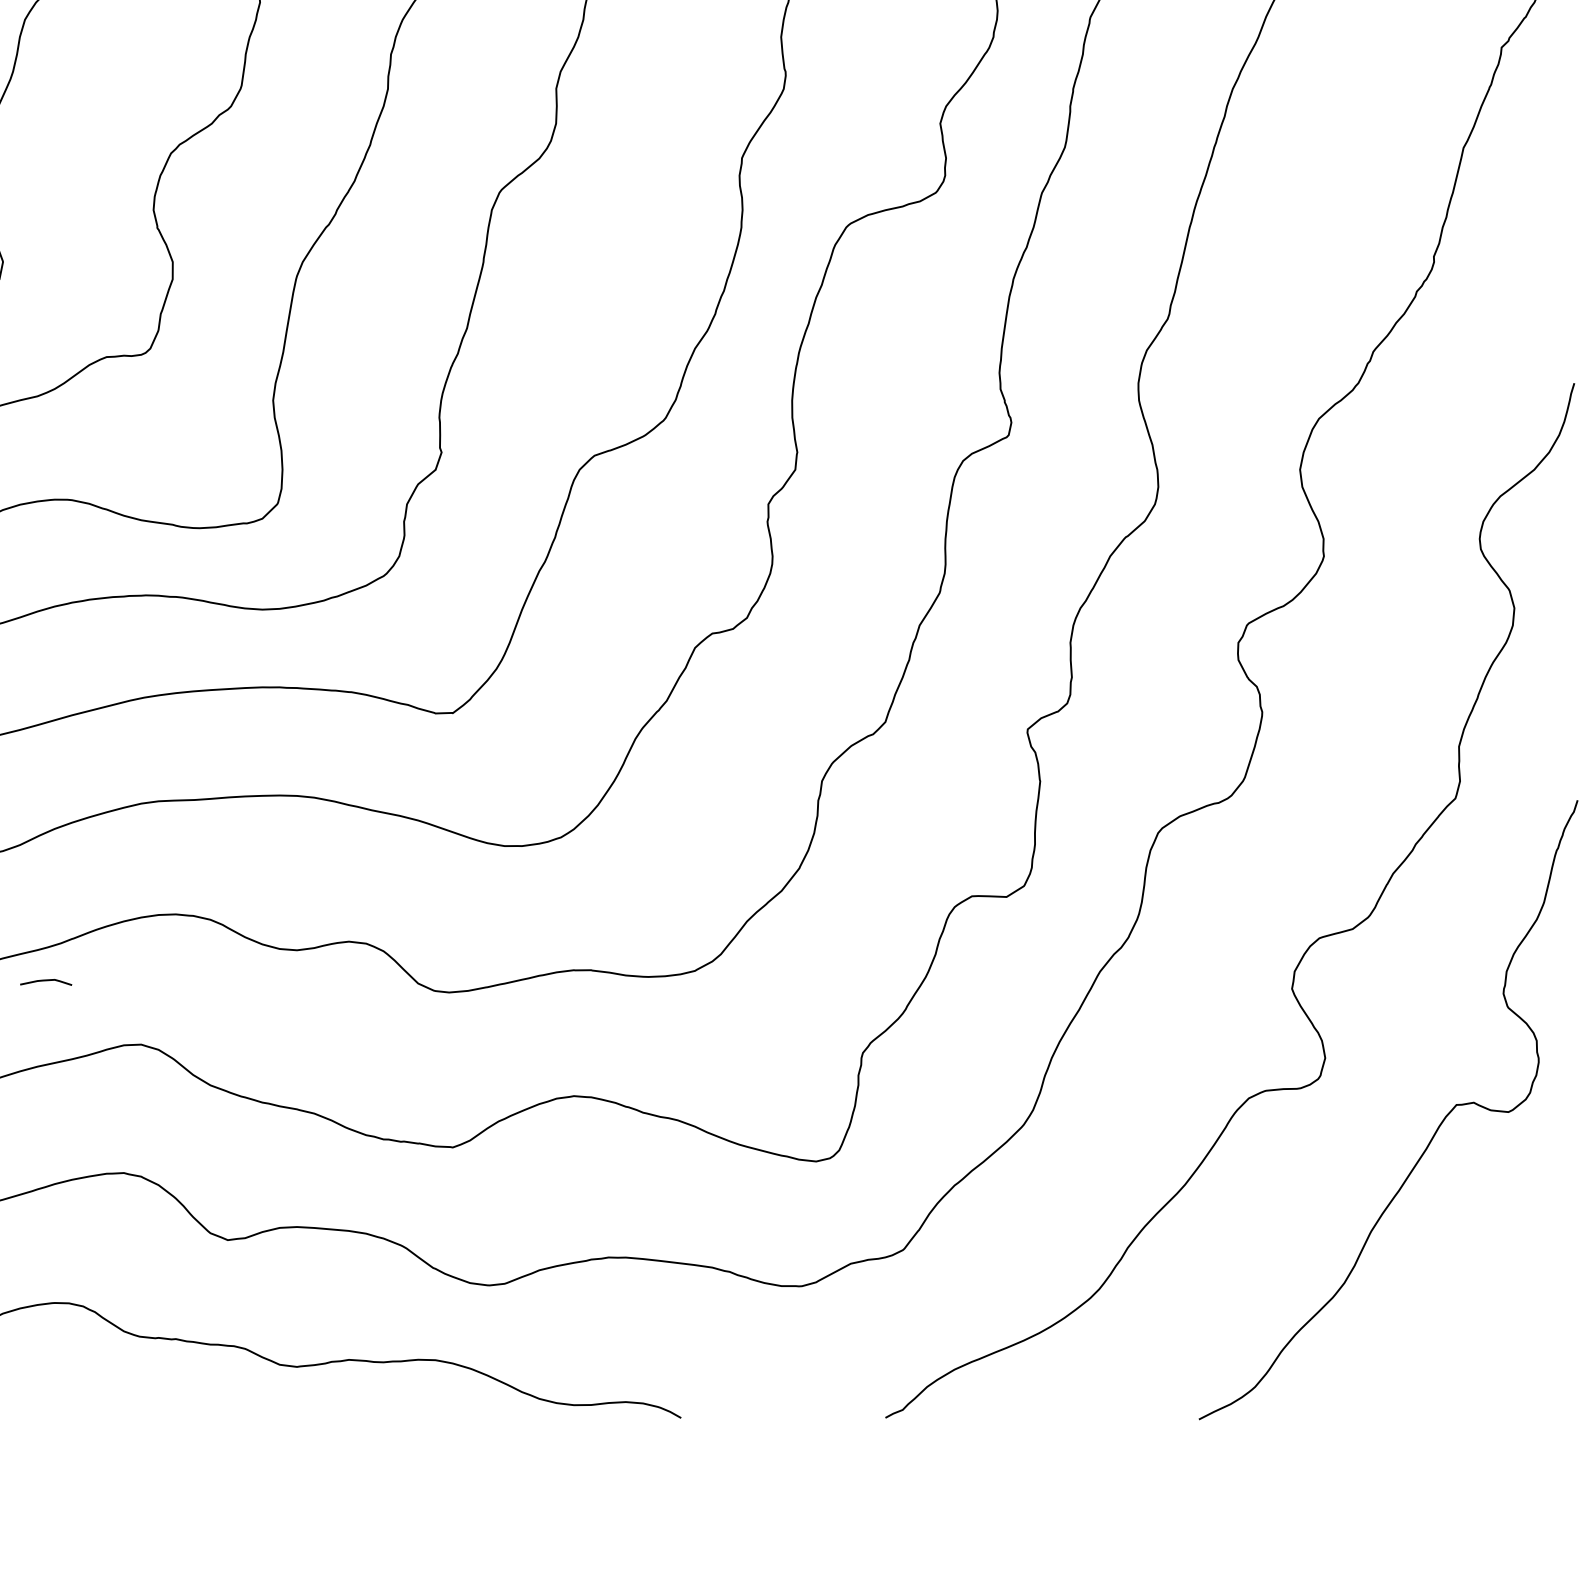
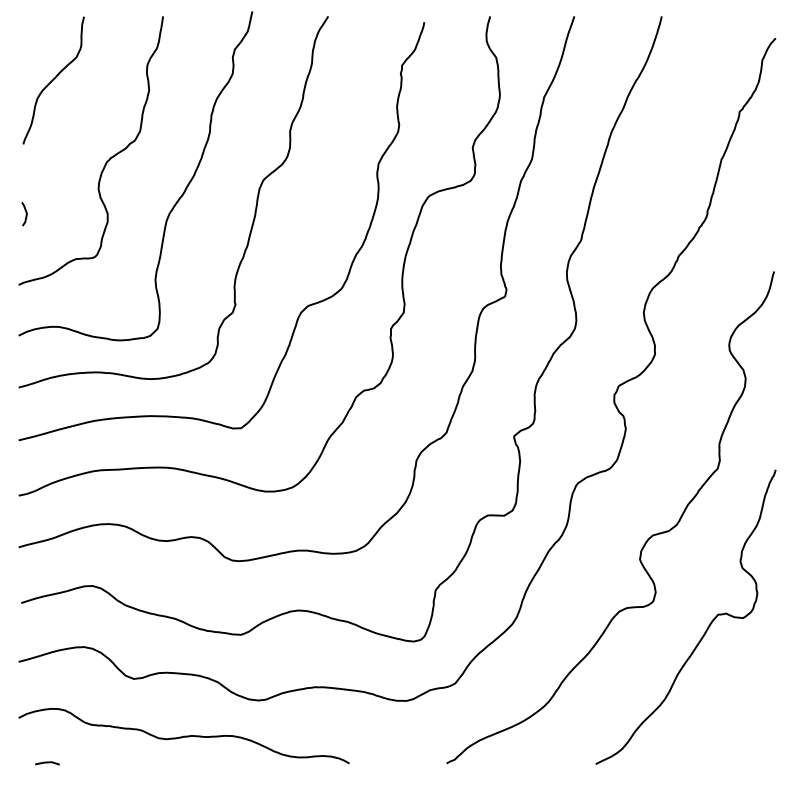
curve: (46, 982) -> (47, 763), moved

